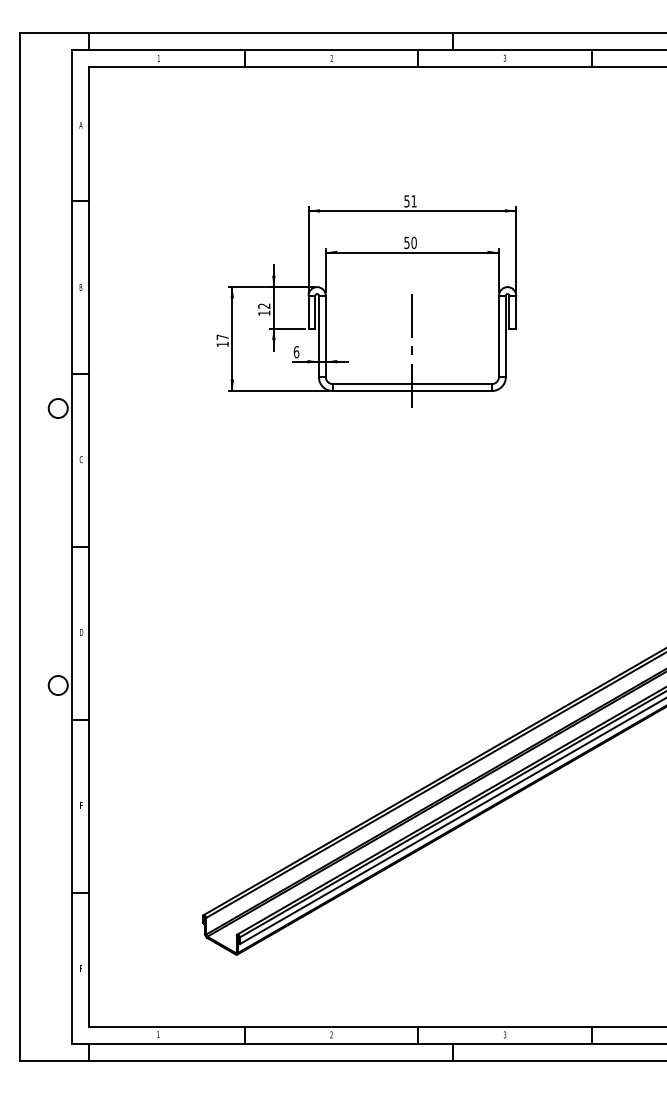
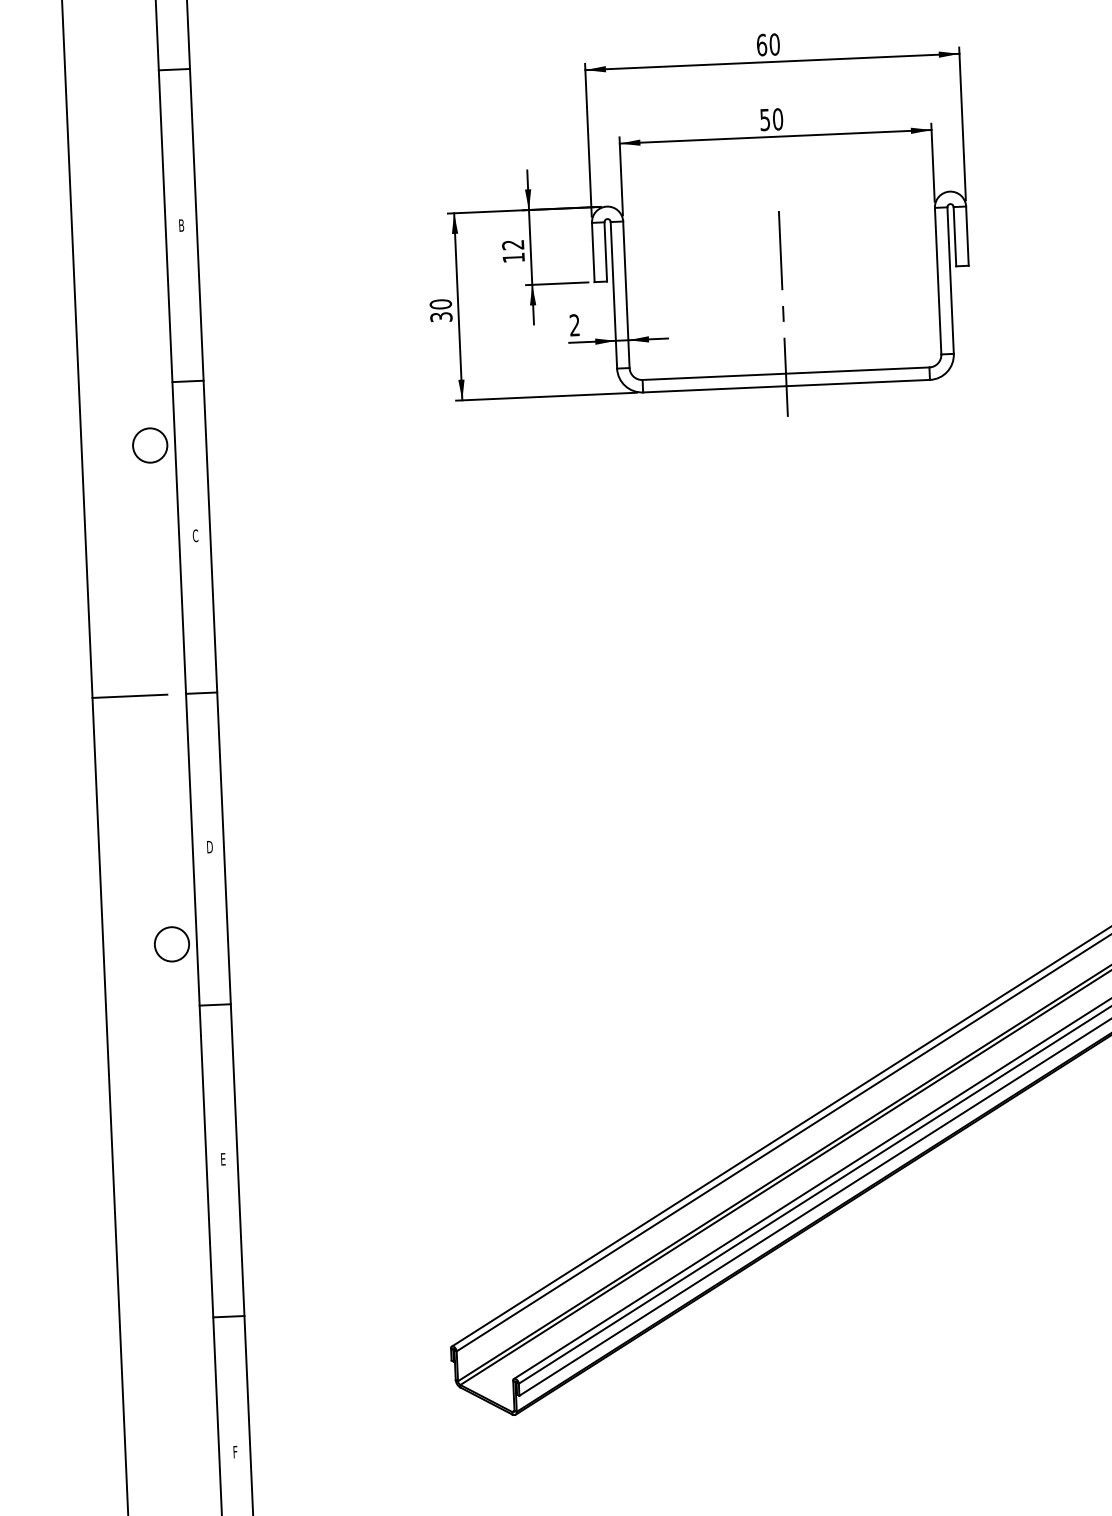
text: (410, 201) -> (768, 45), 51 -> 60
text: (222, 340) -> (440, 310), 17 -> 30
text: (296, 352) -> (574, 325), 6 -> 2
line: (40, 547) -> (129, 697), added

